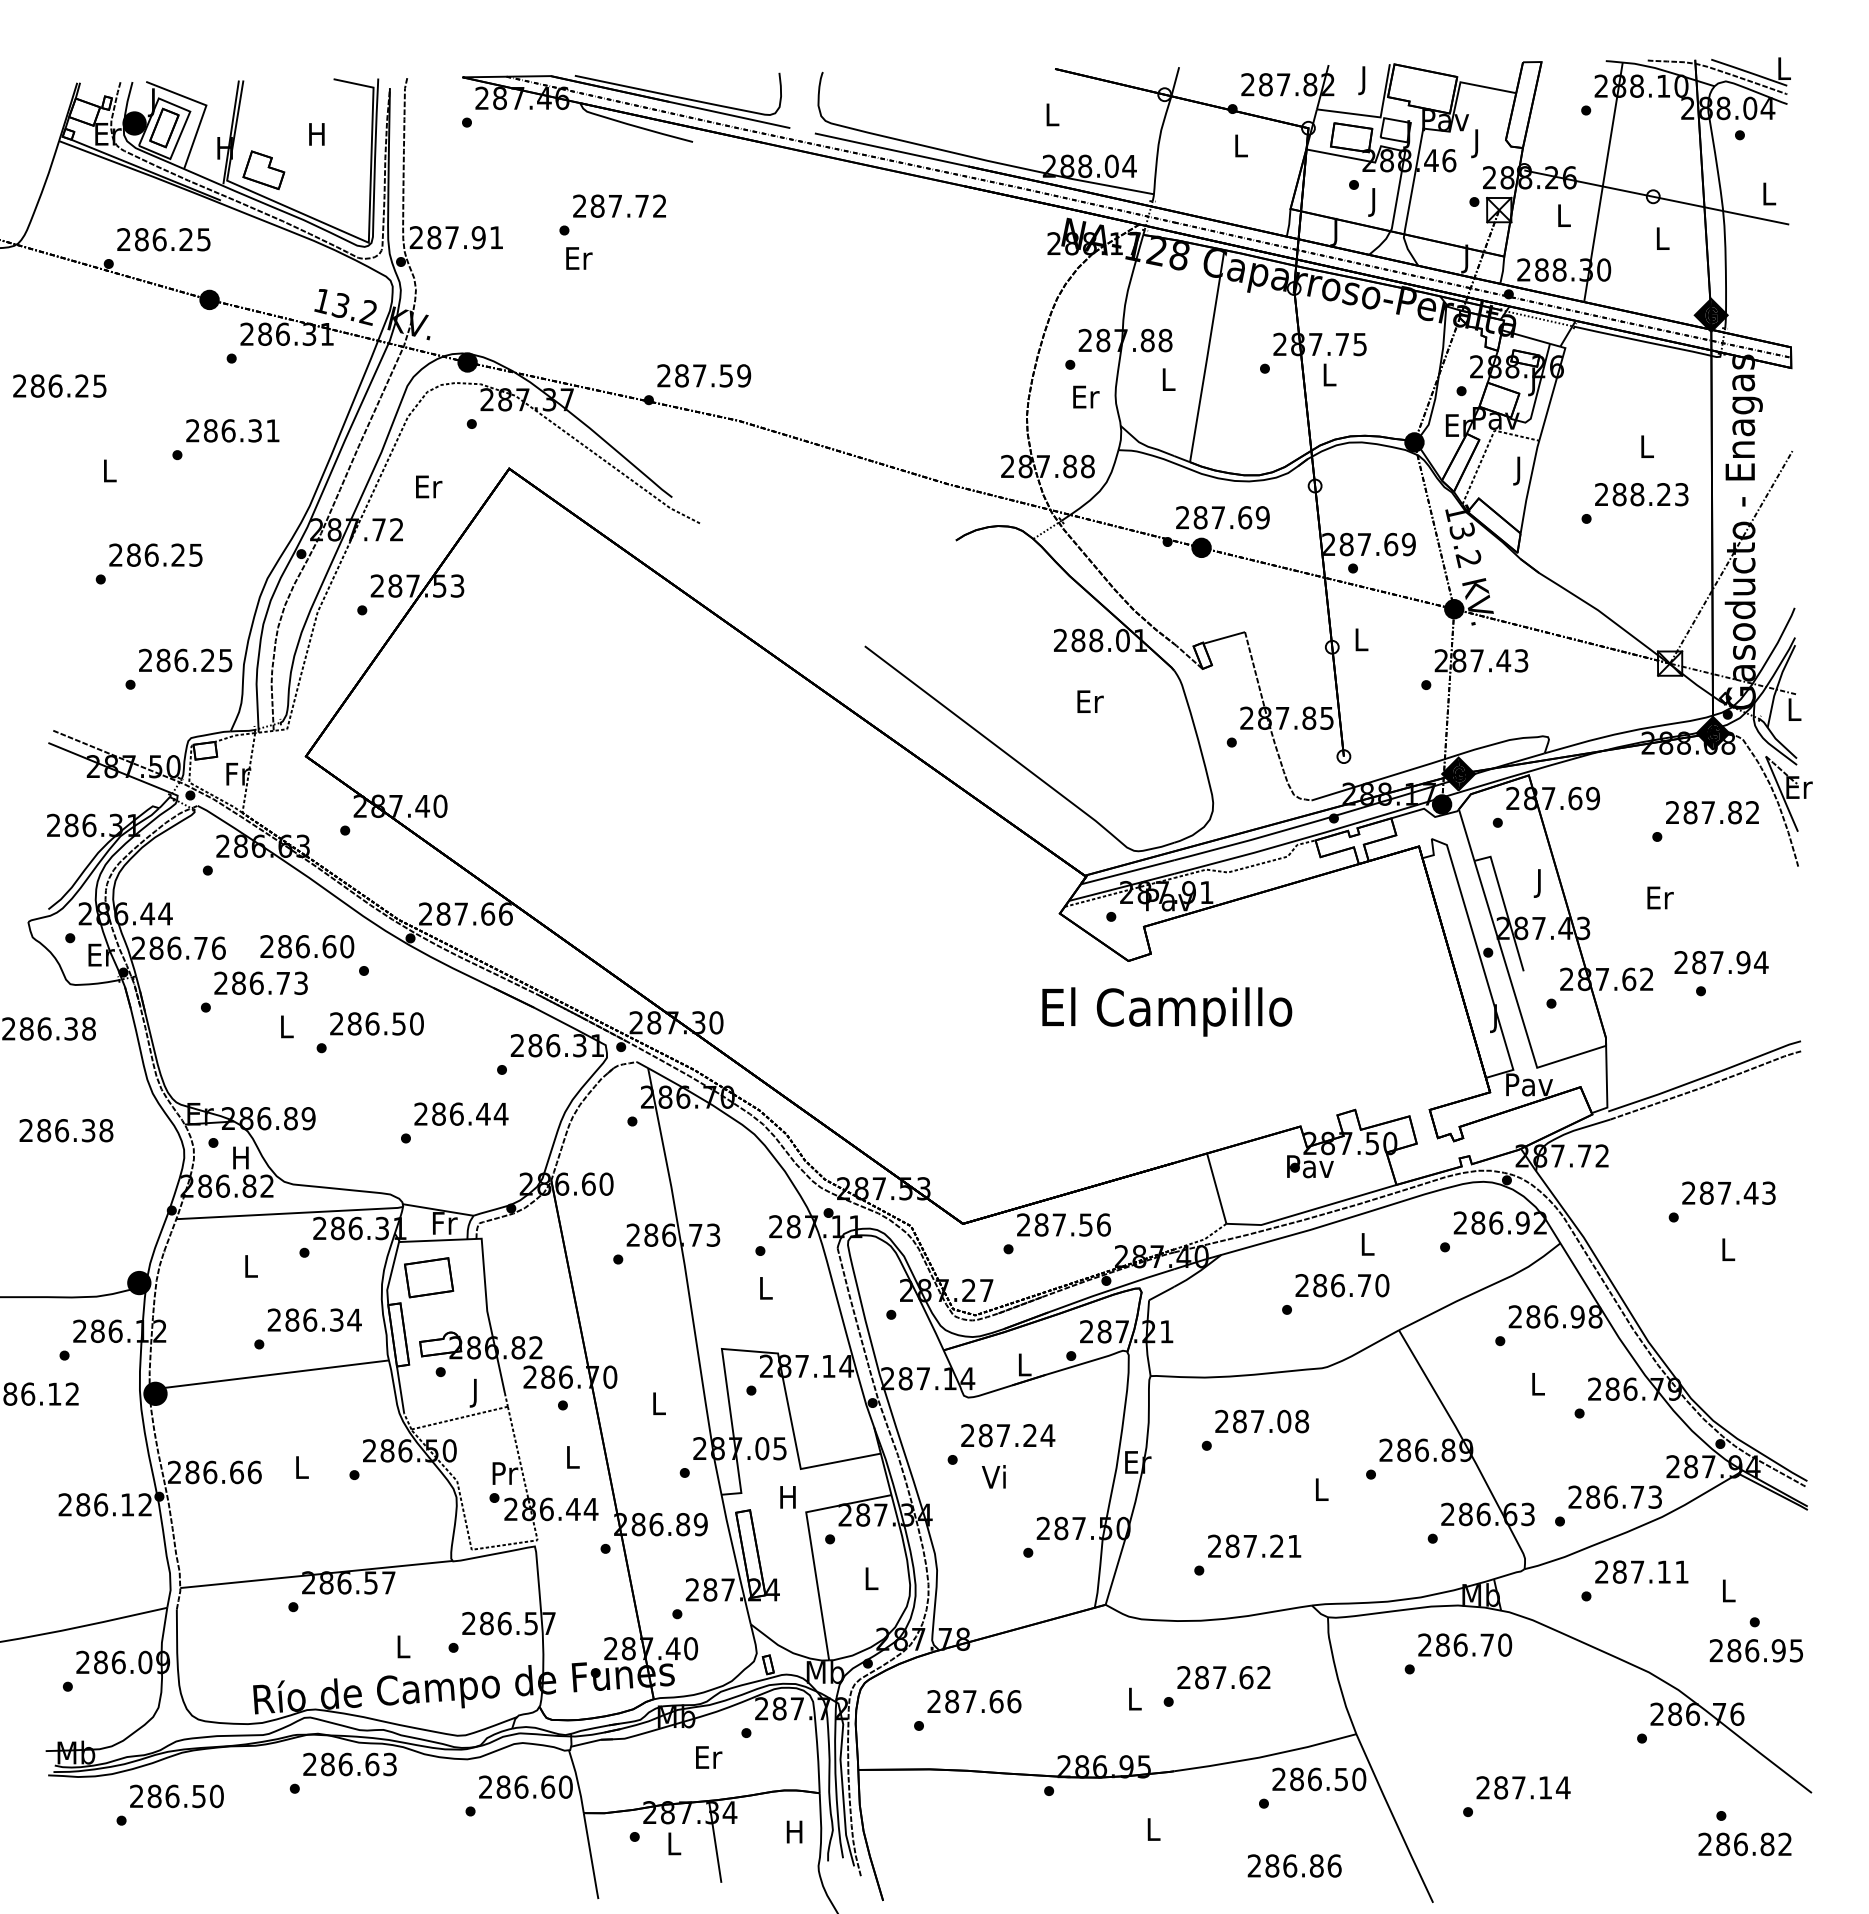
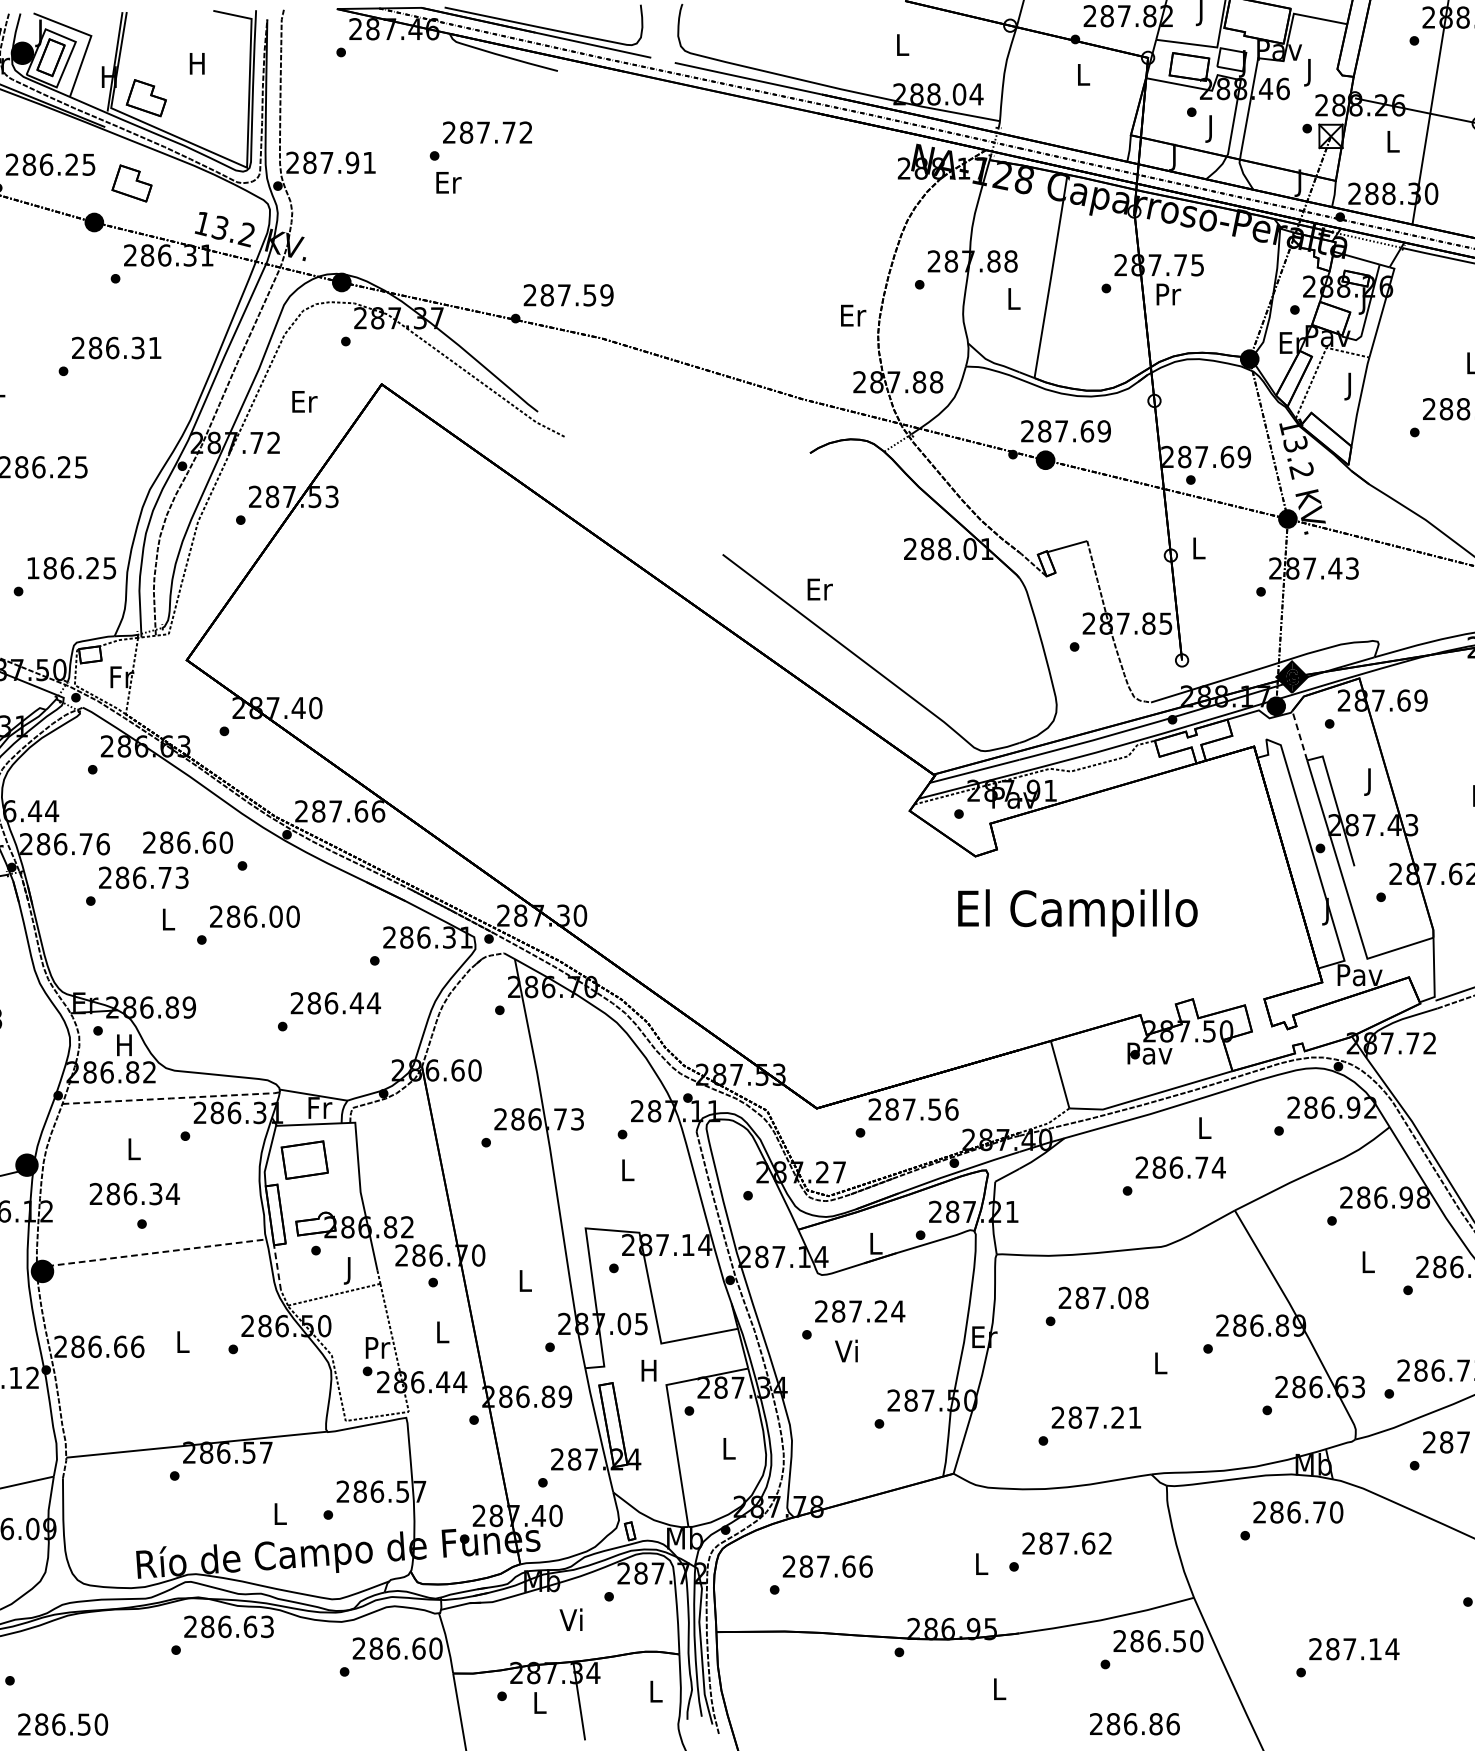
part: (248, 259) -> (131, 183), added
text: (1329, 374) -> (1168, 294), L -> Pr
text: (1086, 396) -> (853, 315), moved
text: (145, 659) -> (32, 567), 286.25 -> 186.25
text: (1090, 701) -> (820, 589), moved
line: (1466, 835) -> (1299, 736), solid -> dashed
text: (1167, 1011) -> (1078, 912), moved
text: (399, 1023) -> (276, 916), 286.50 -> 286.00
line: (289, 1213) -> (171, 1098), solid -> dashed
text: (1381, 1285) -> (1218, 1167), 286.70 -> 286.74
text: (314, 1319) -> (134, 1193), moved
line: (269, 1375) -> (151, 1253), solid -> dashed
line: (400, 1390) -> (277, 1268), solid -> dashed
text: (708, 1756) -> (572, 1619), Er -> Vi
text: (176, 1796) -> (62, 1724), moved
text: (794, 1831) -> (655, 1691), H -> L

